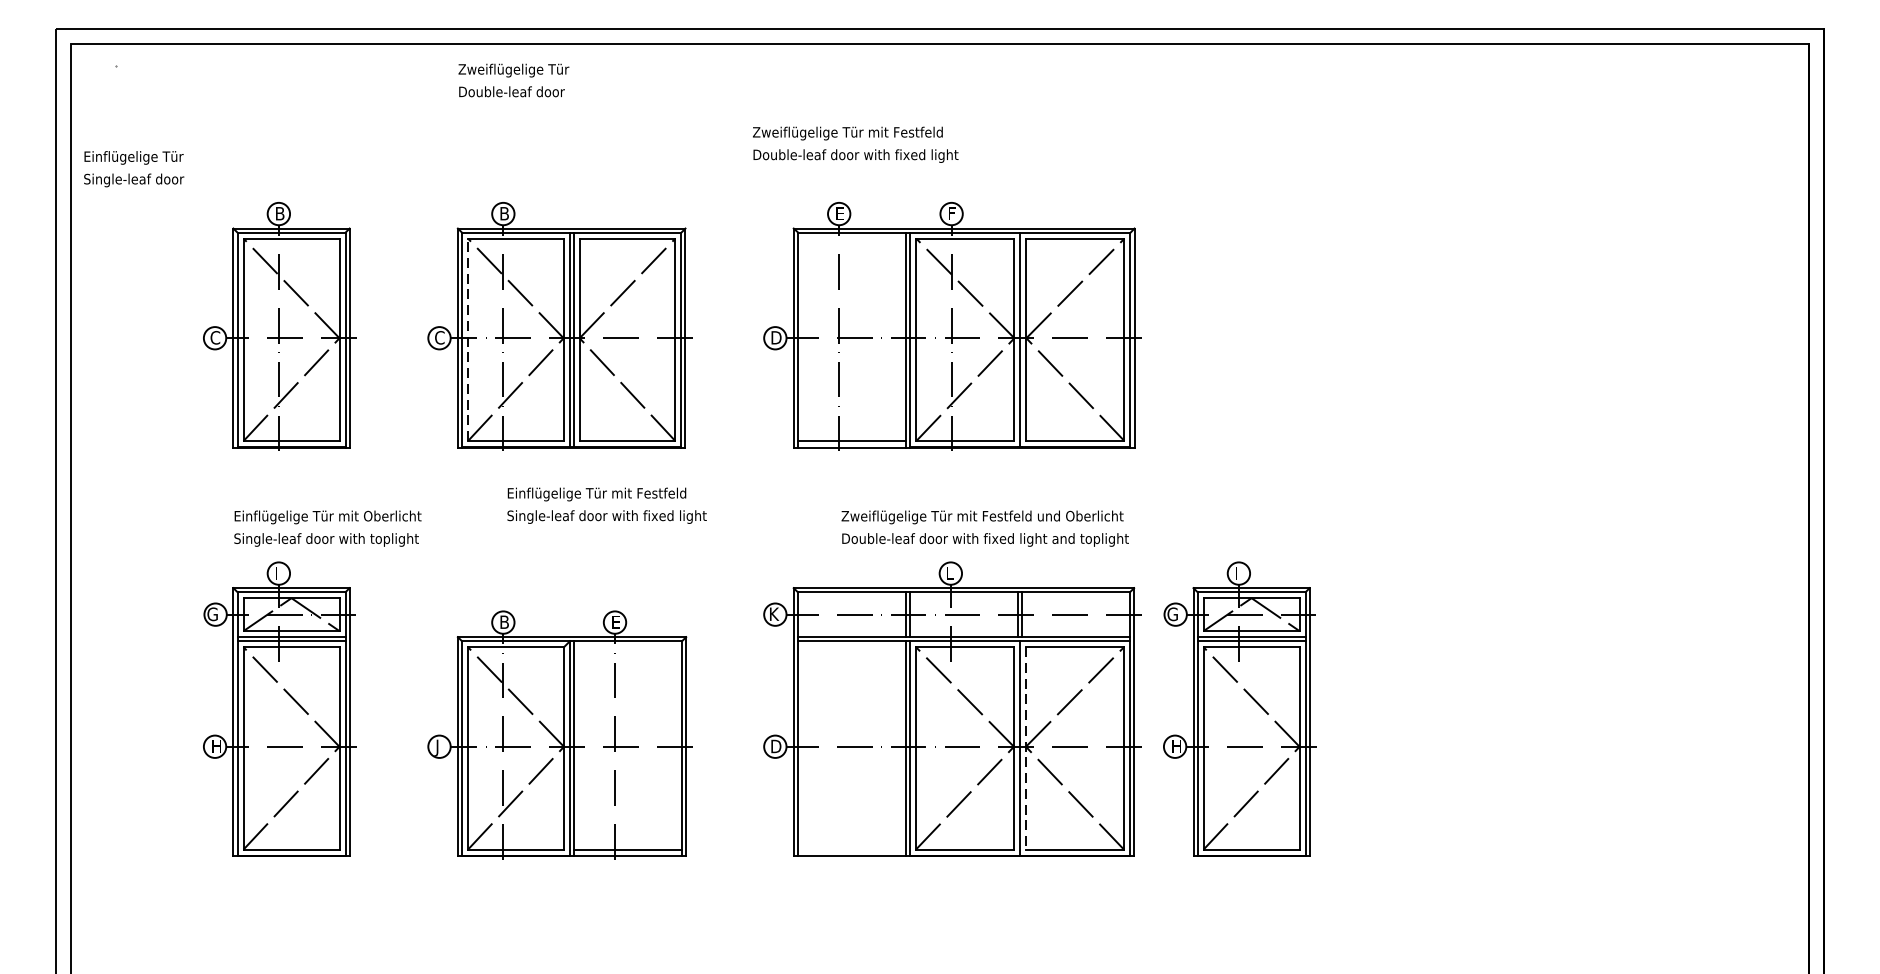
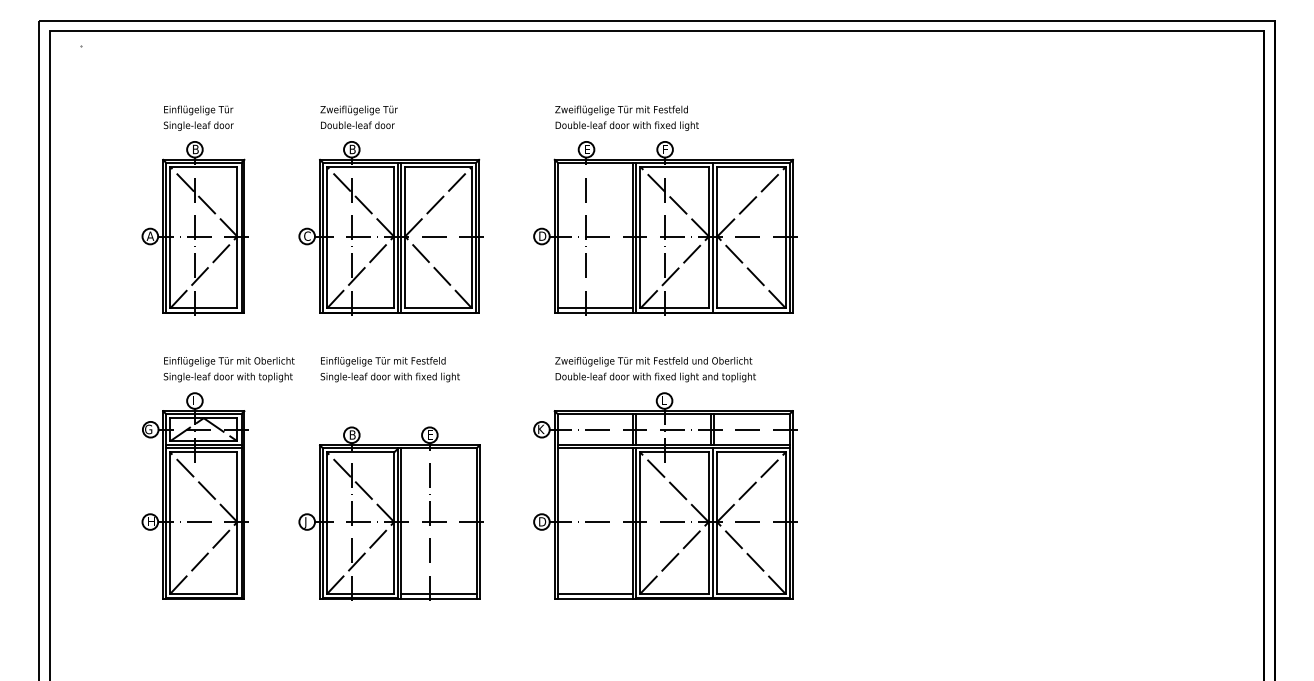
text: (512, 80) -> (358, 117), moved
text: (854, 143) -> (626, 117), moved
text: (133, 167) -> (198, 117), moved
text: (215, 336) -> (150, 235), C -> A
line: (468, 339) -> (327, 237), dashed -> solid
text: (605, 505) -> (389, 369), moved
text: (985, 528) -> (655, 369), moved
part: (1238, 708) -> (865, 495), removed
line: (1026, 748) -> (717, 523), dashed -> solid
line: (852, 848) -> (595, 593), added

